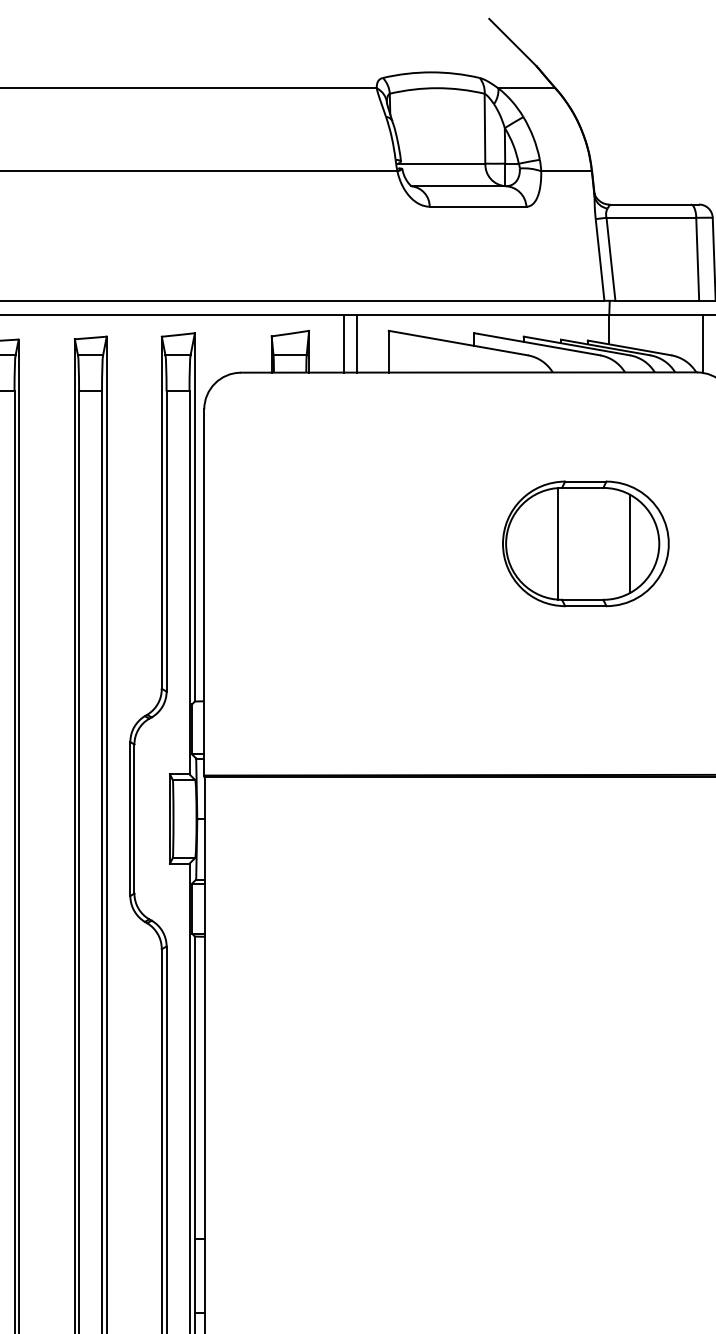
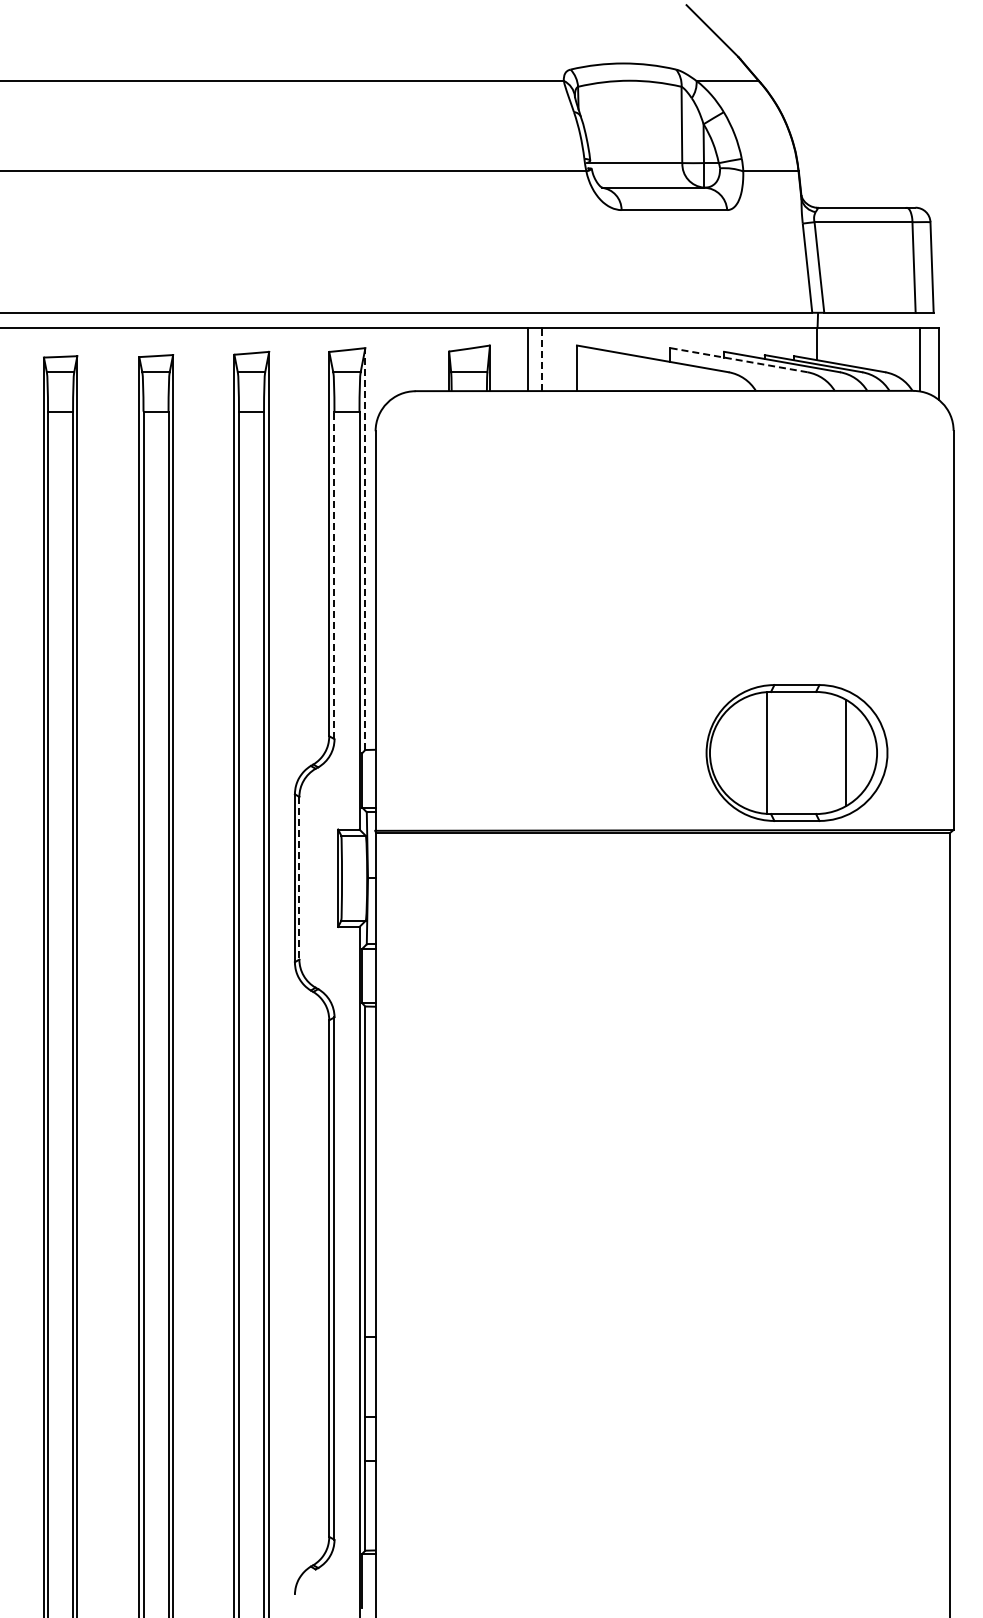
line: (356, 343) -> (541, 359), solid -> dashed
line: (537, 344) -> (739, 360), solid -> dashed
line: (195, 517) -> (365, 549), solid -> dashed
line: (166, 541) -> (334, 575), solid -> dashed
part: (585, 543) -> (796, 752), moved
line: (134, 819) -> (299, 878), solid -> dashed

